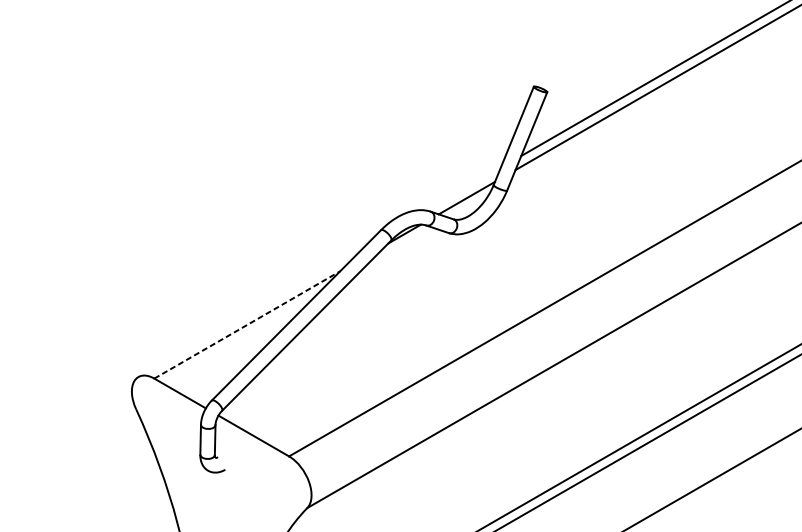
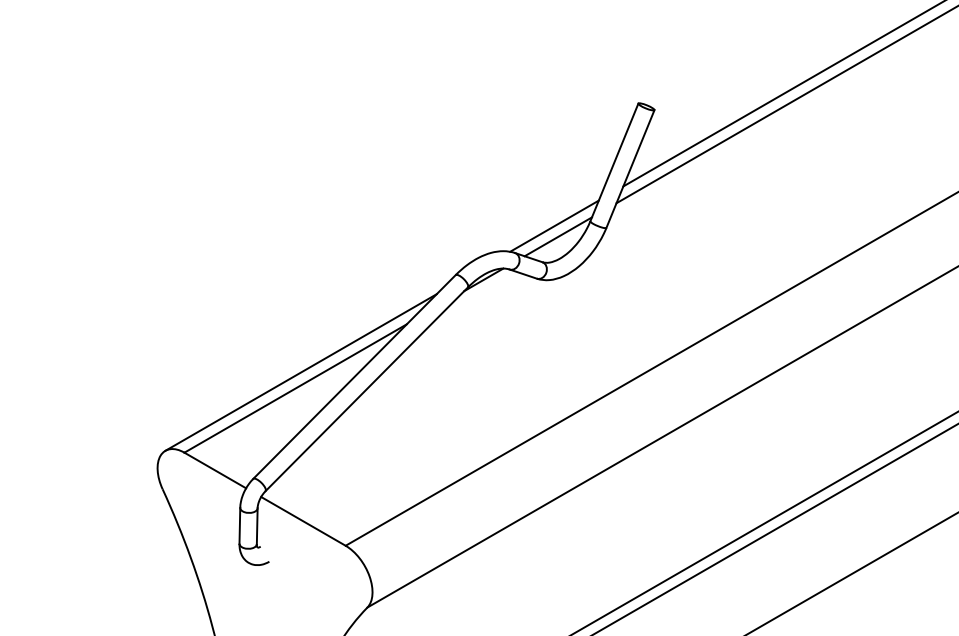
line: (463, 188) -> (554, 225), added
line: (251, 311) -> (300, 372), added
line: (248, 324) -> (296, 388), dashed -> solid

